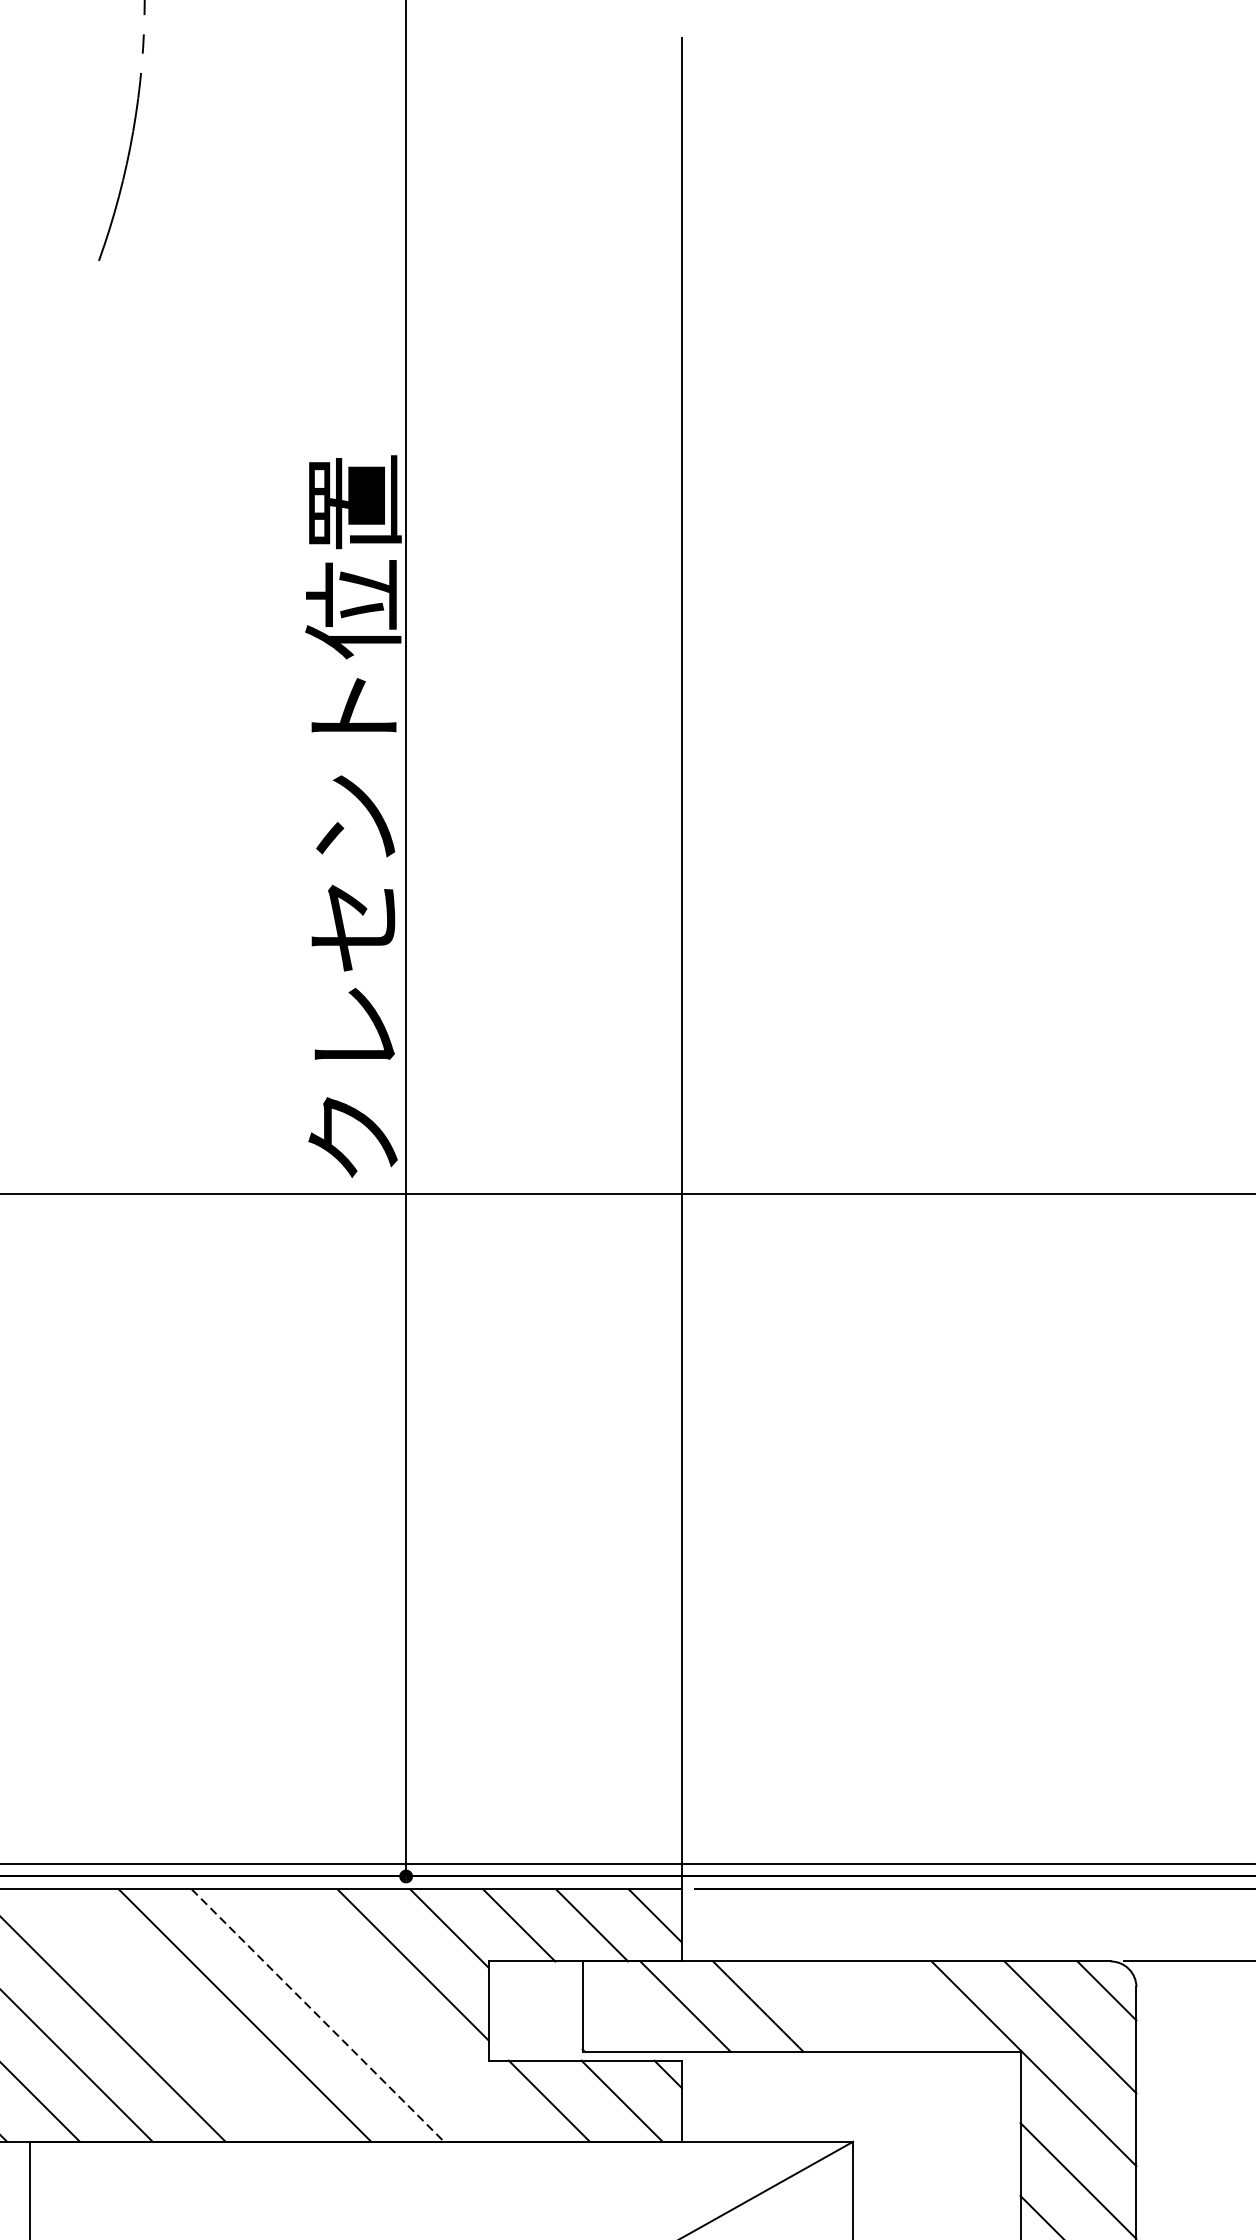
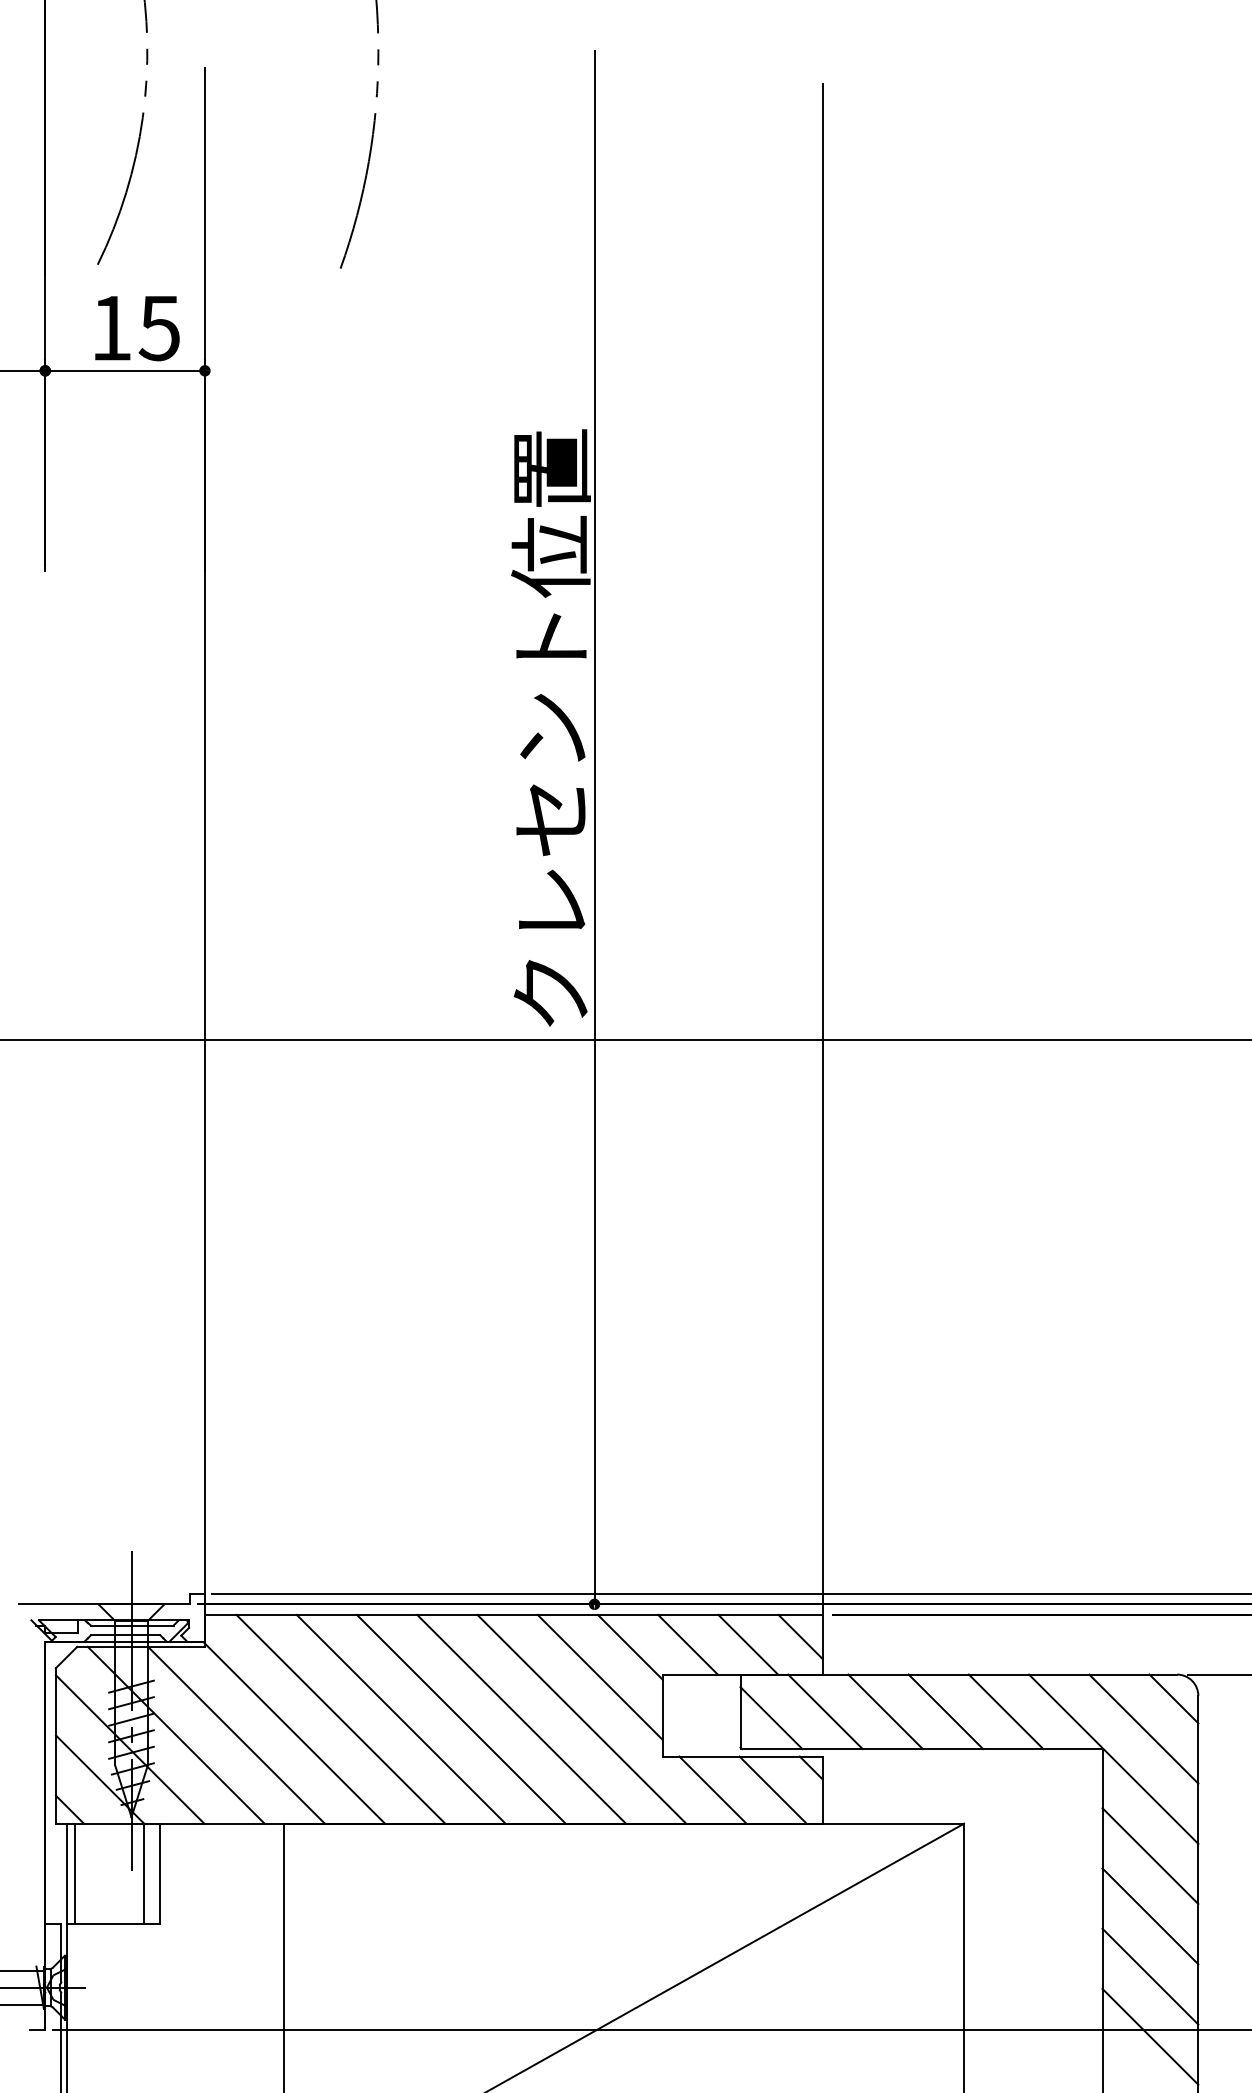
line: (830, 2006) -> (945, 1711), added
line: (903, 2006) -> (1005, 1711), added
line: (171, 2014) -> (400, 1718), added
line: (390, 2014) -> (581, 1718), added
line: (620, 2014) -> (771, 1718), added
line: (317, 2015) -> (521, 1719), dashed -> solid

